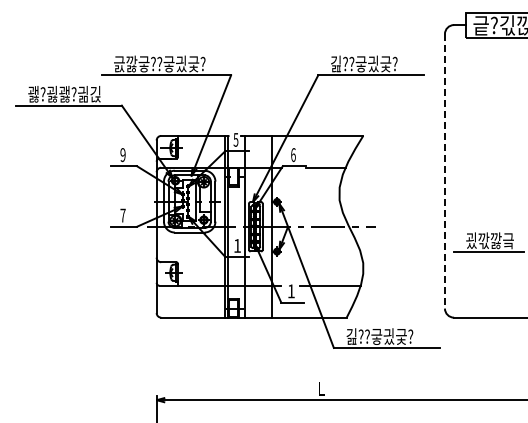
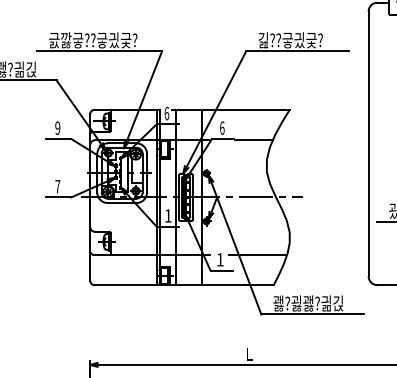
text: (235, 139) -> (166, 113), 5 -> 6
line: (444, 171) -> (368, 144), dashed -> solid
text: (382, 336) -> (308, 303), 긾??긓긨긏? -> 괧?굃괧?긞긵

